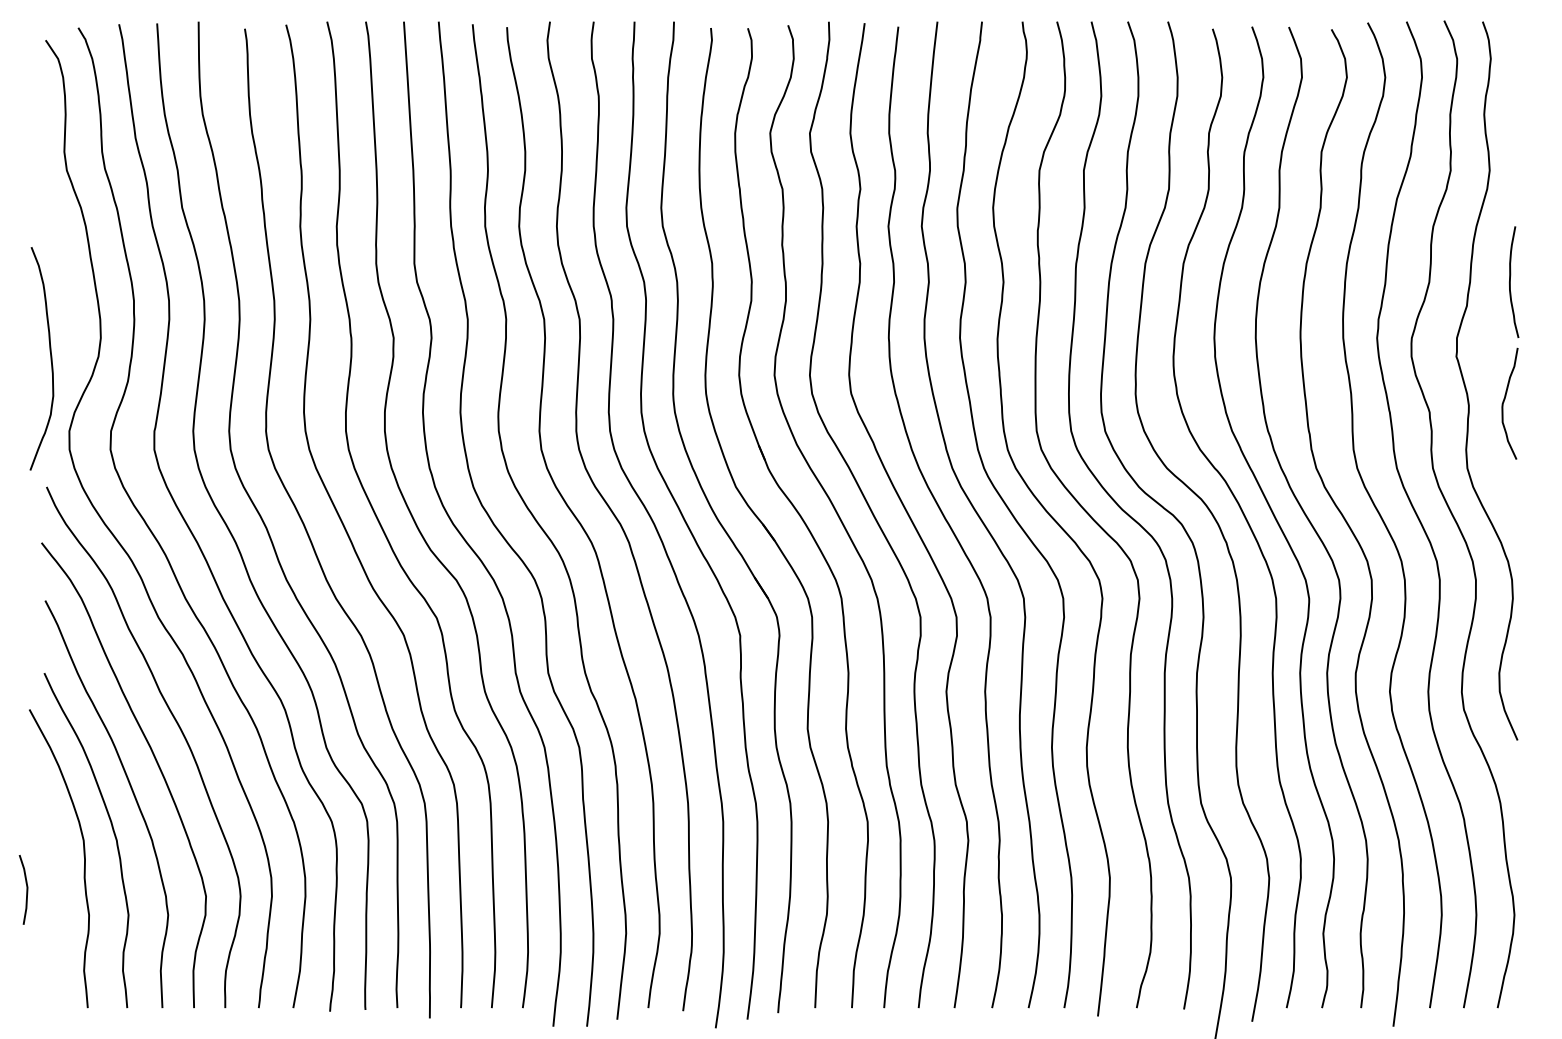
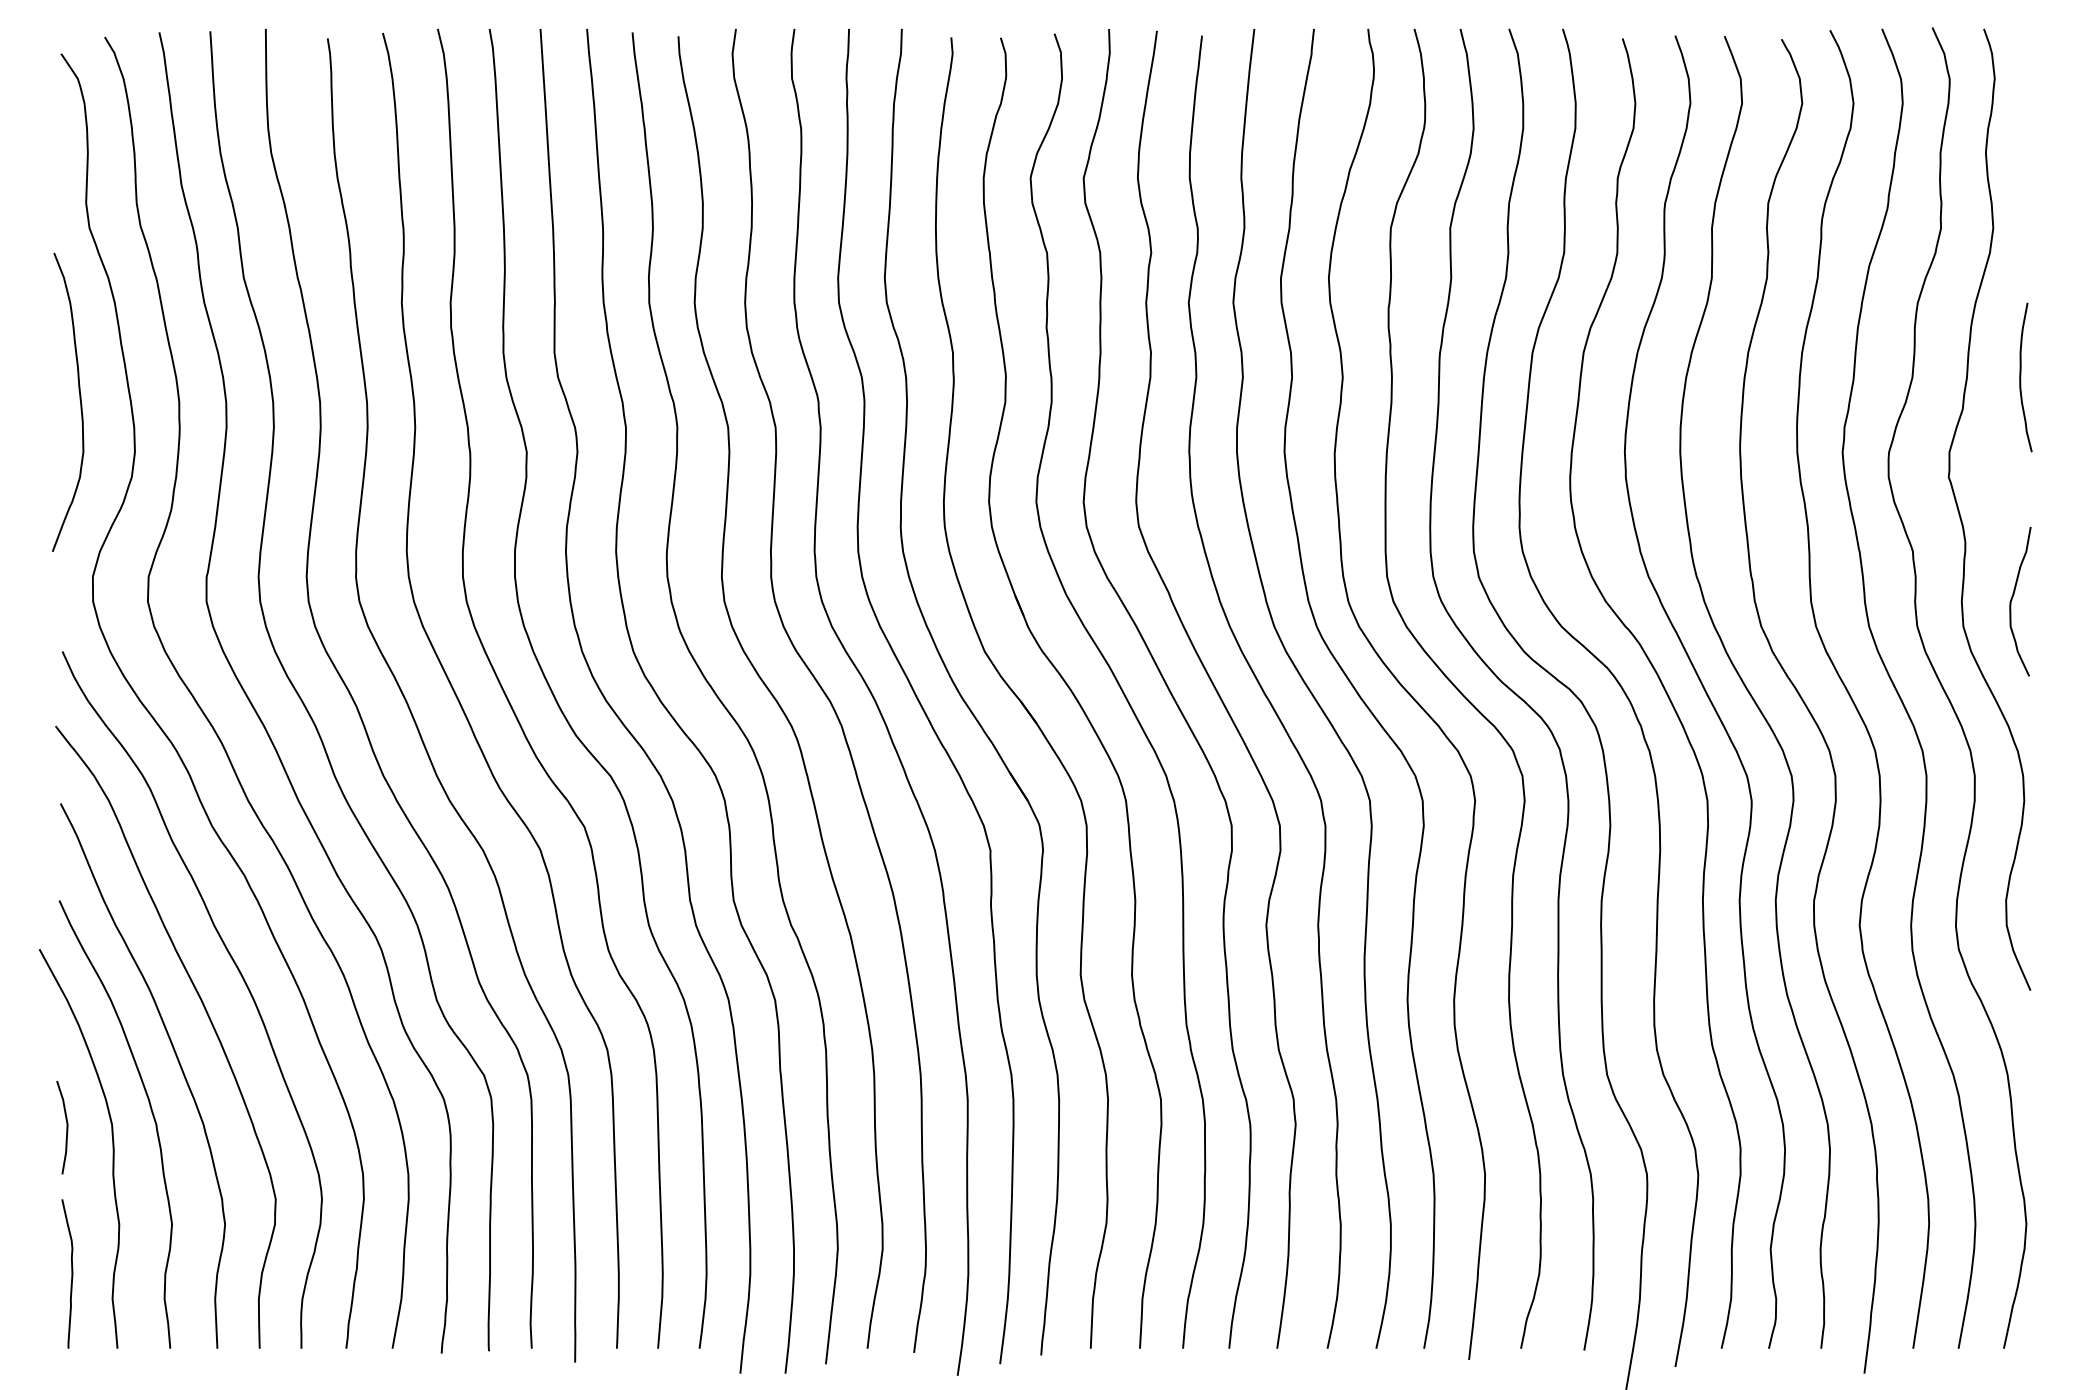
curve: (50, 358) -> (79, 401), moved
curve: (1504, 402) -> (2013, 600), moved
line: (26, 889) -> (66, 1127), moved
curve: (53, 952) -> (71, 1274), added

